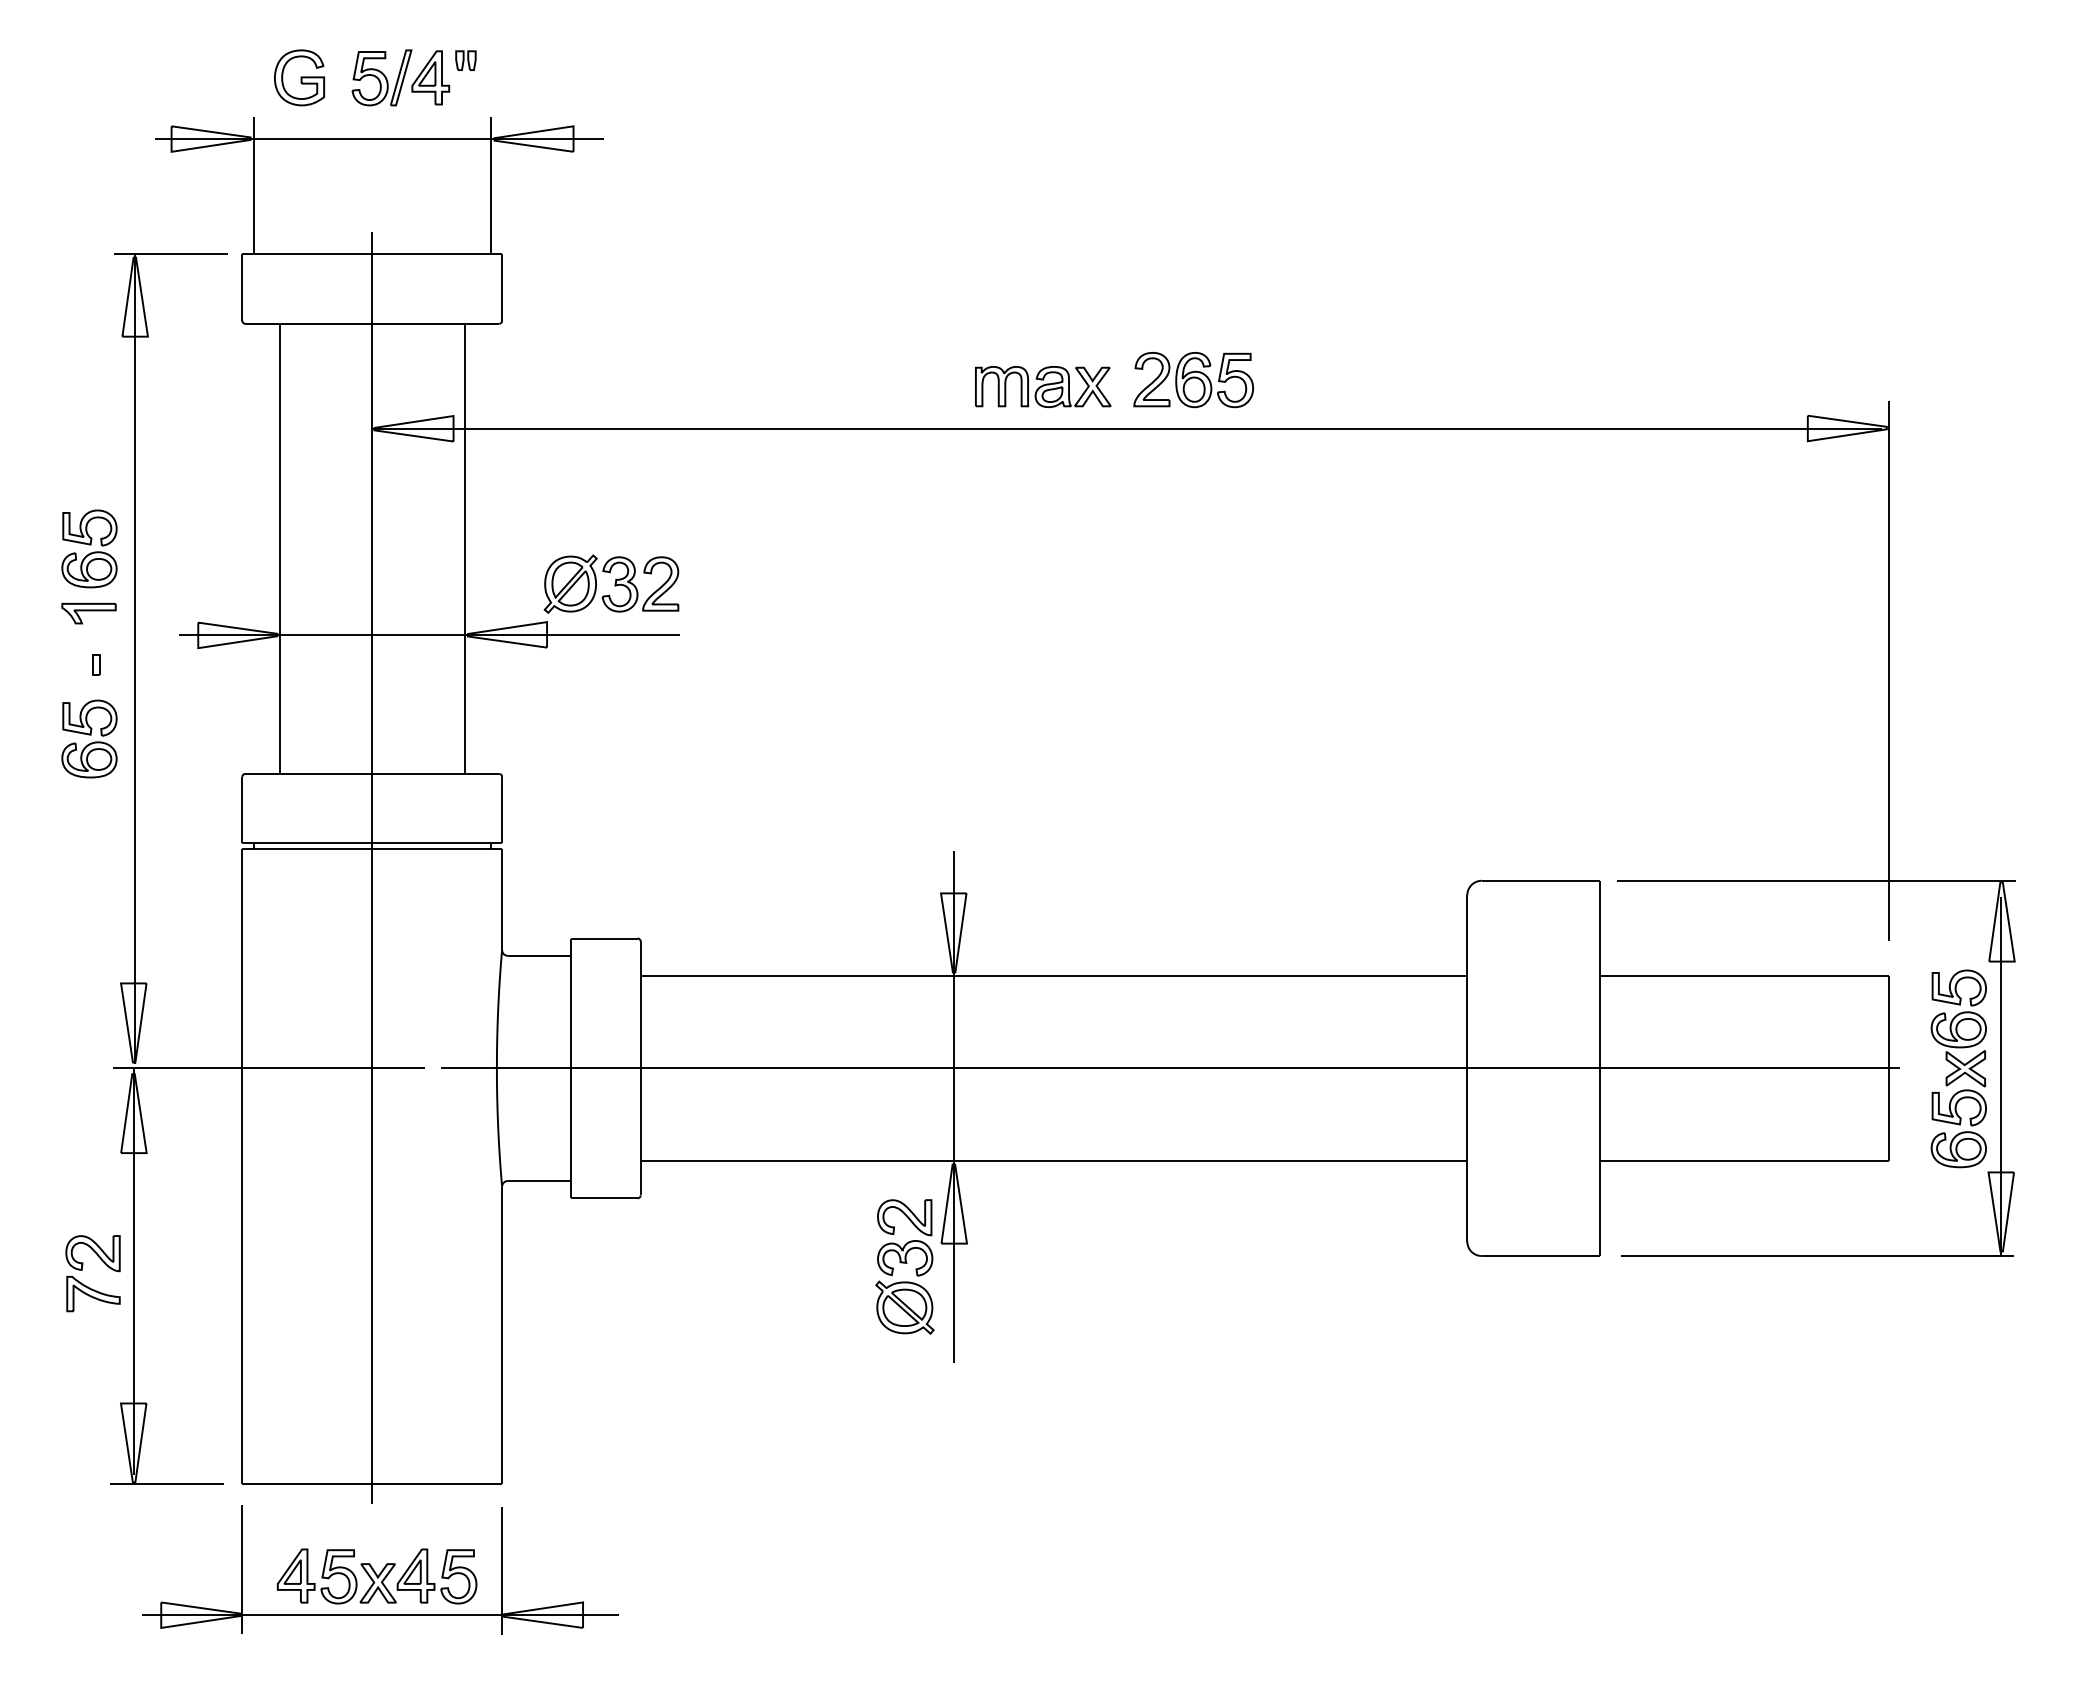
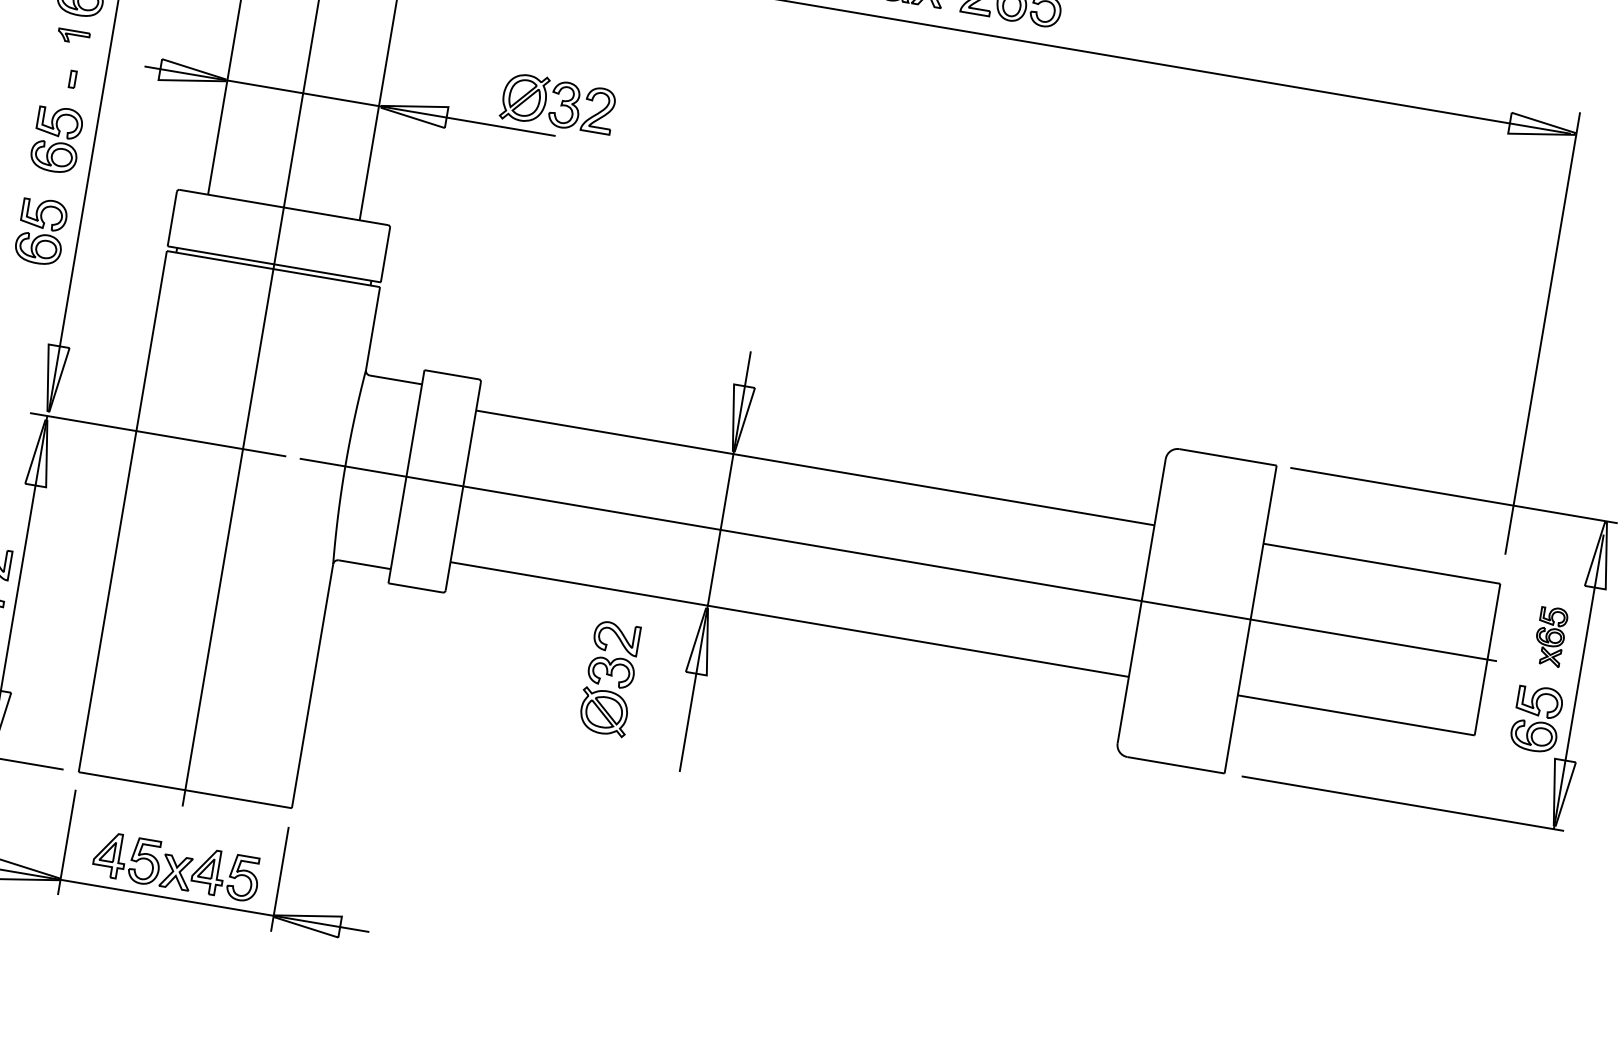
part: (611, 583) -> (558, 103), moved
part: (88, 613) -> (73, 36), size x0.7
part: (89, 850) -> (41, 231), added
part: (1958, 1028) -> (1550, 636), size x0.6
part: (904, 1266) -> (609, 678), moved

